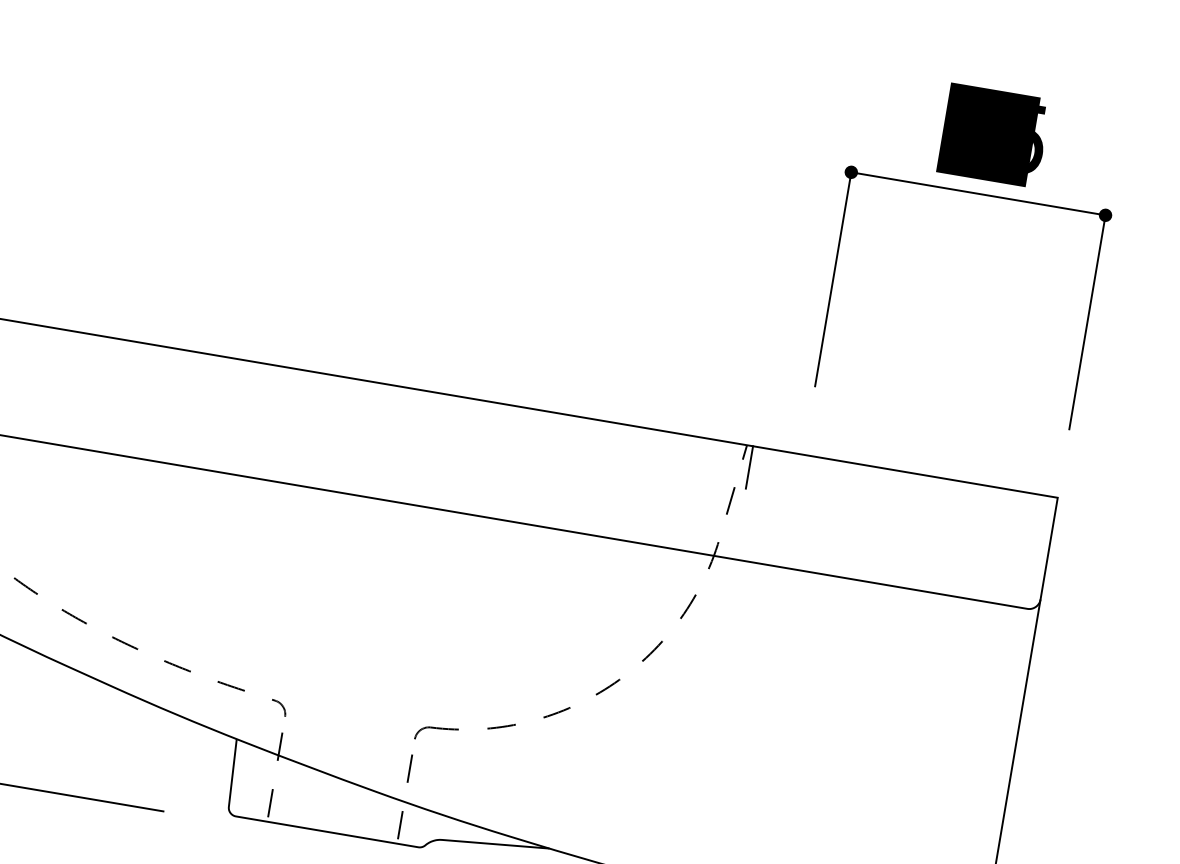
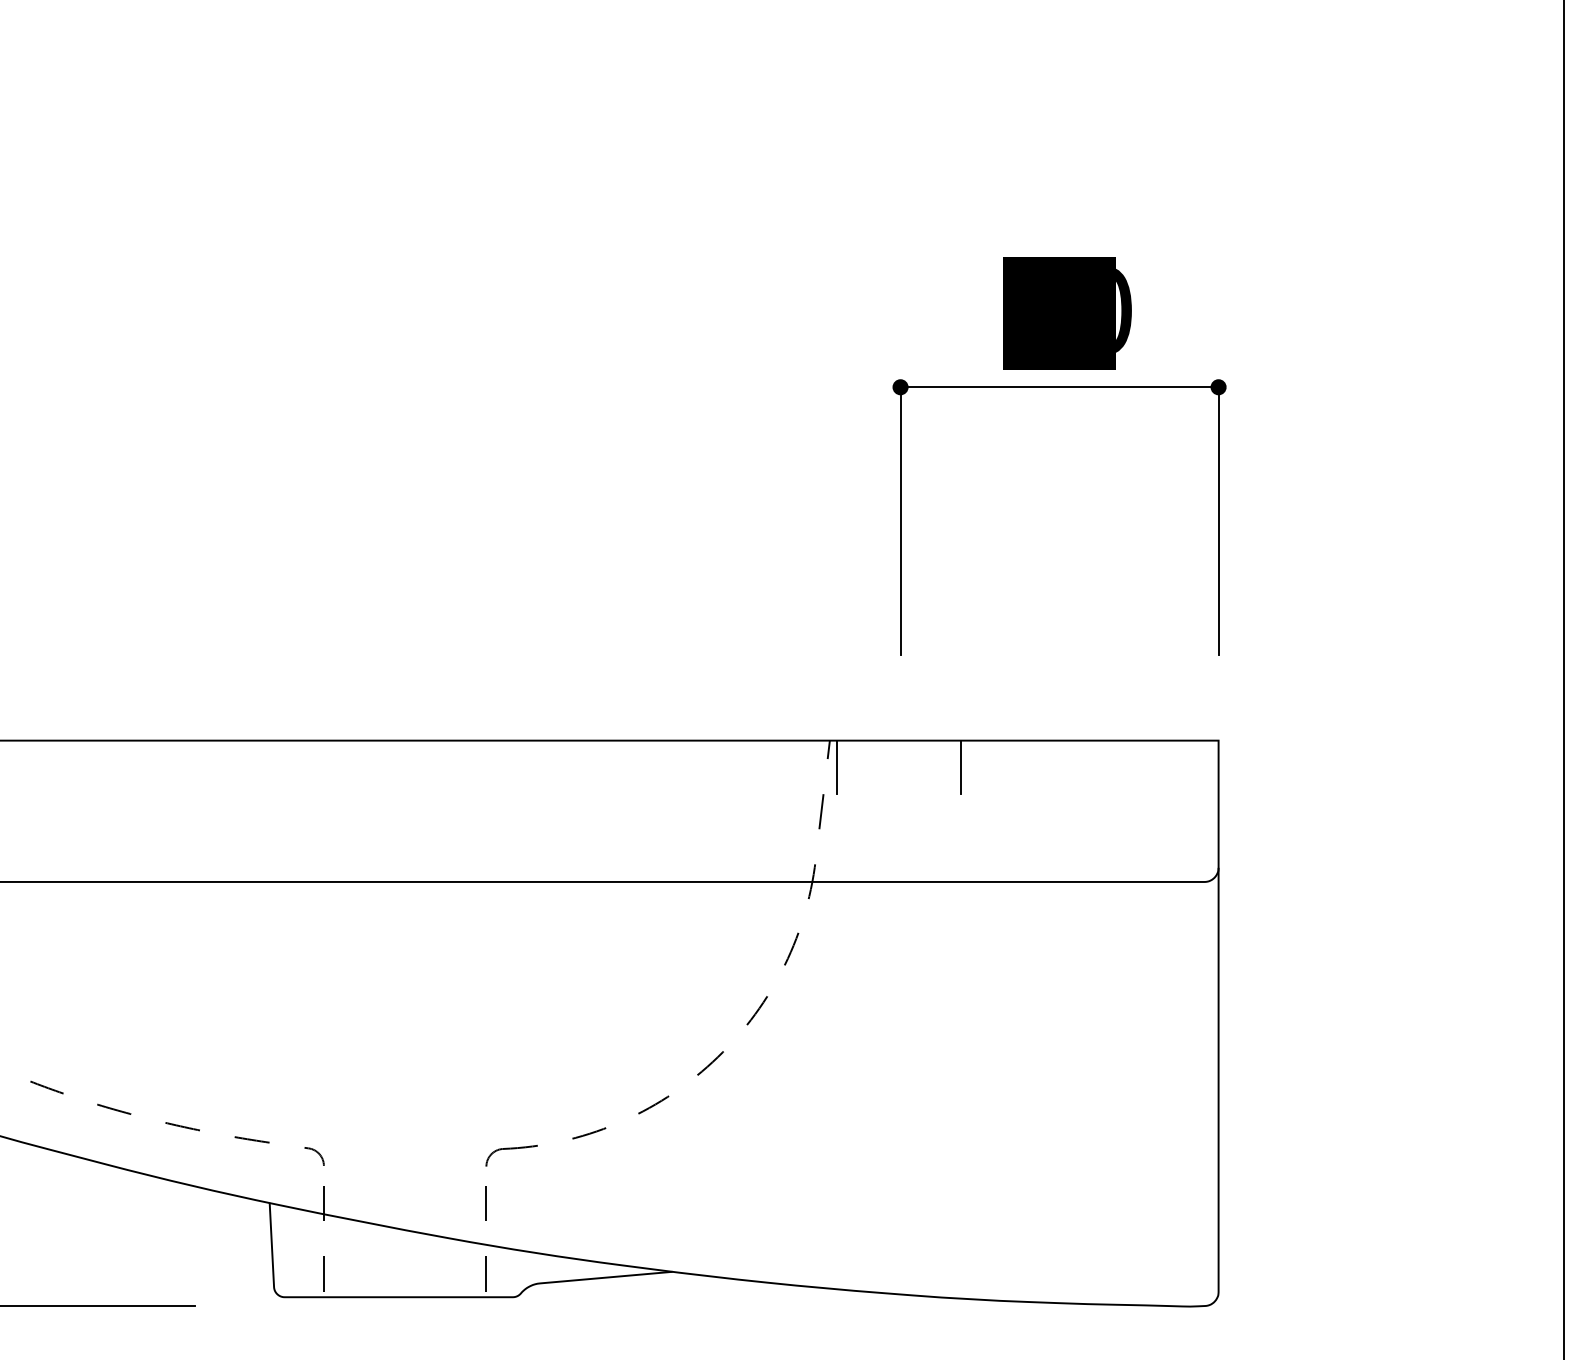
text: (1040, 140) -> (1123, 309), 95 -> 90
line: (848, 483) -> (961, 766), added

